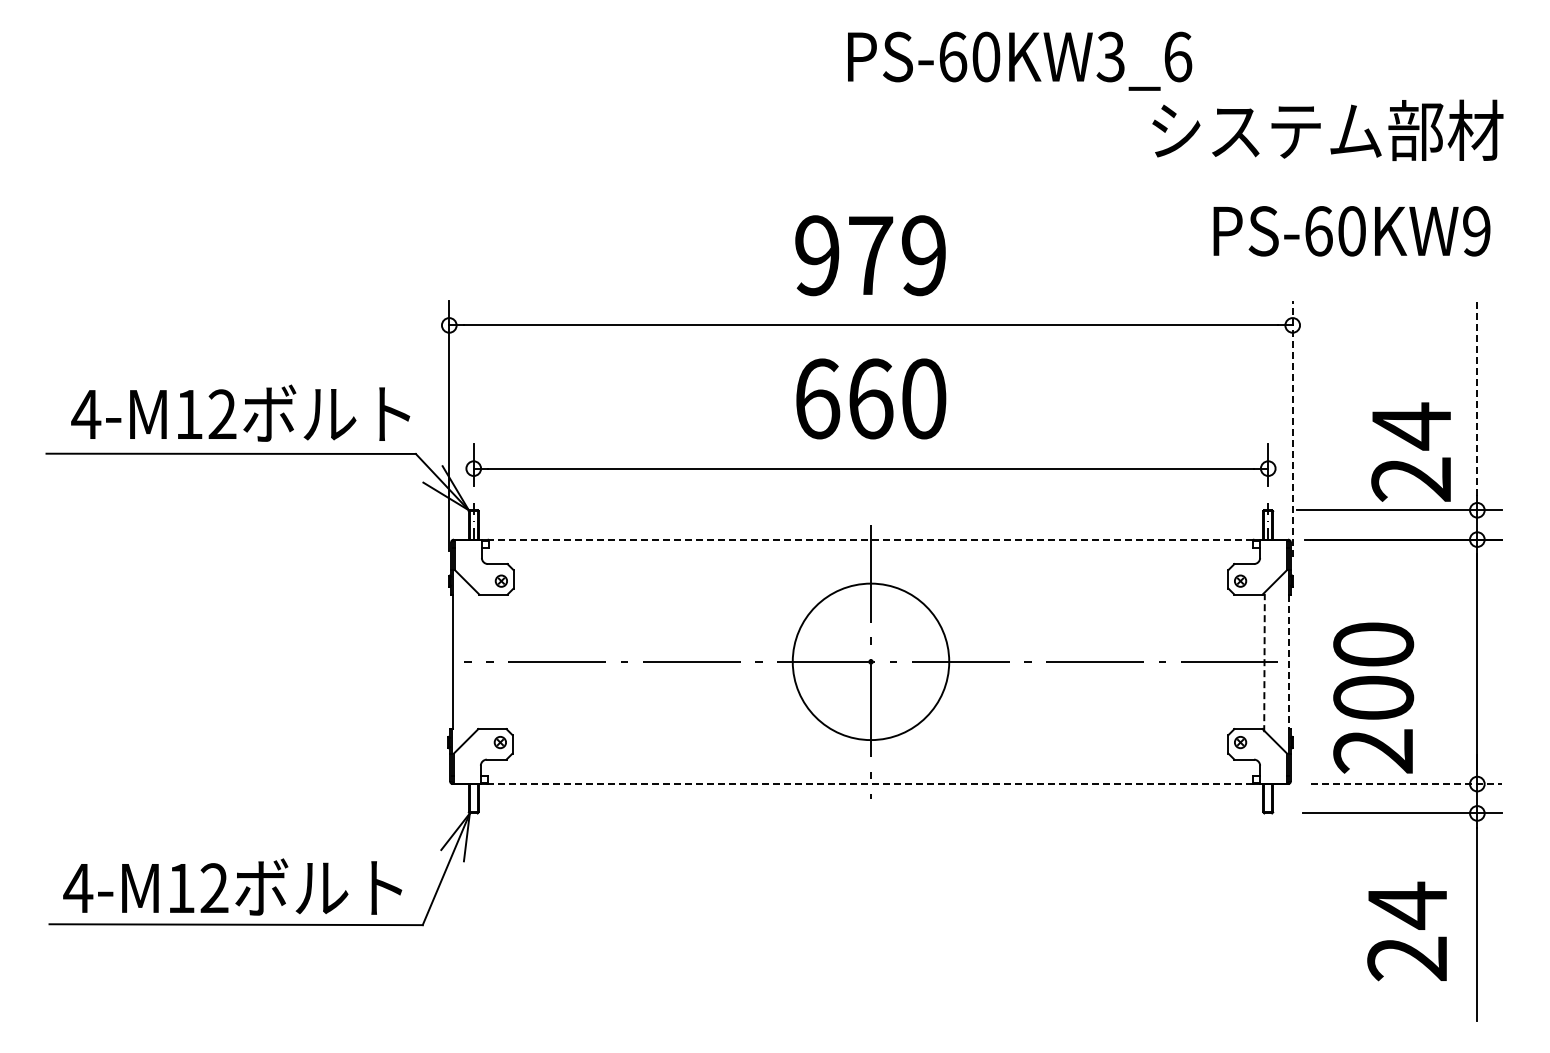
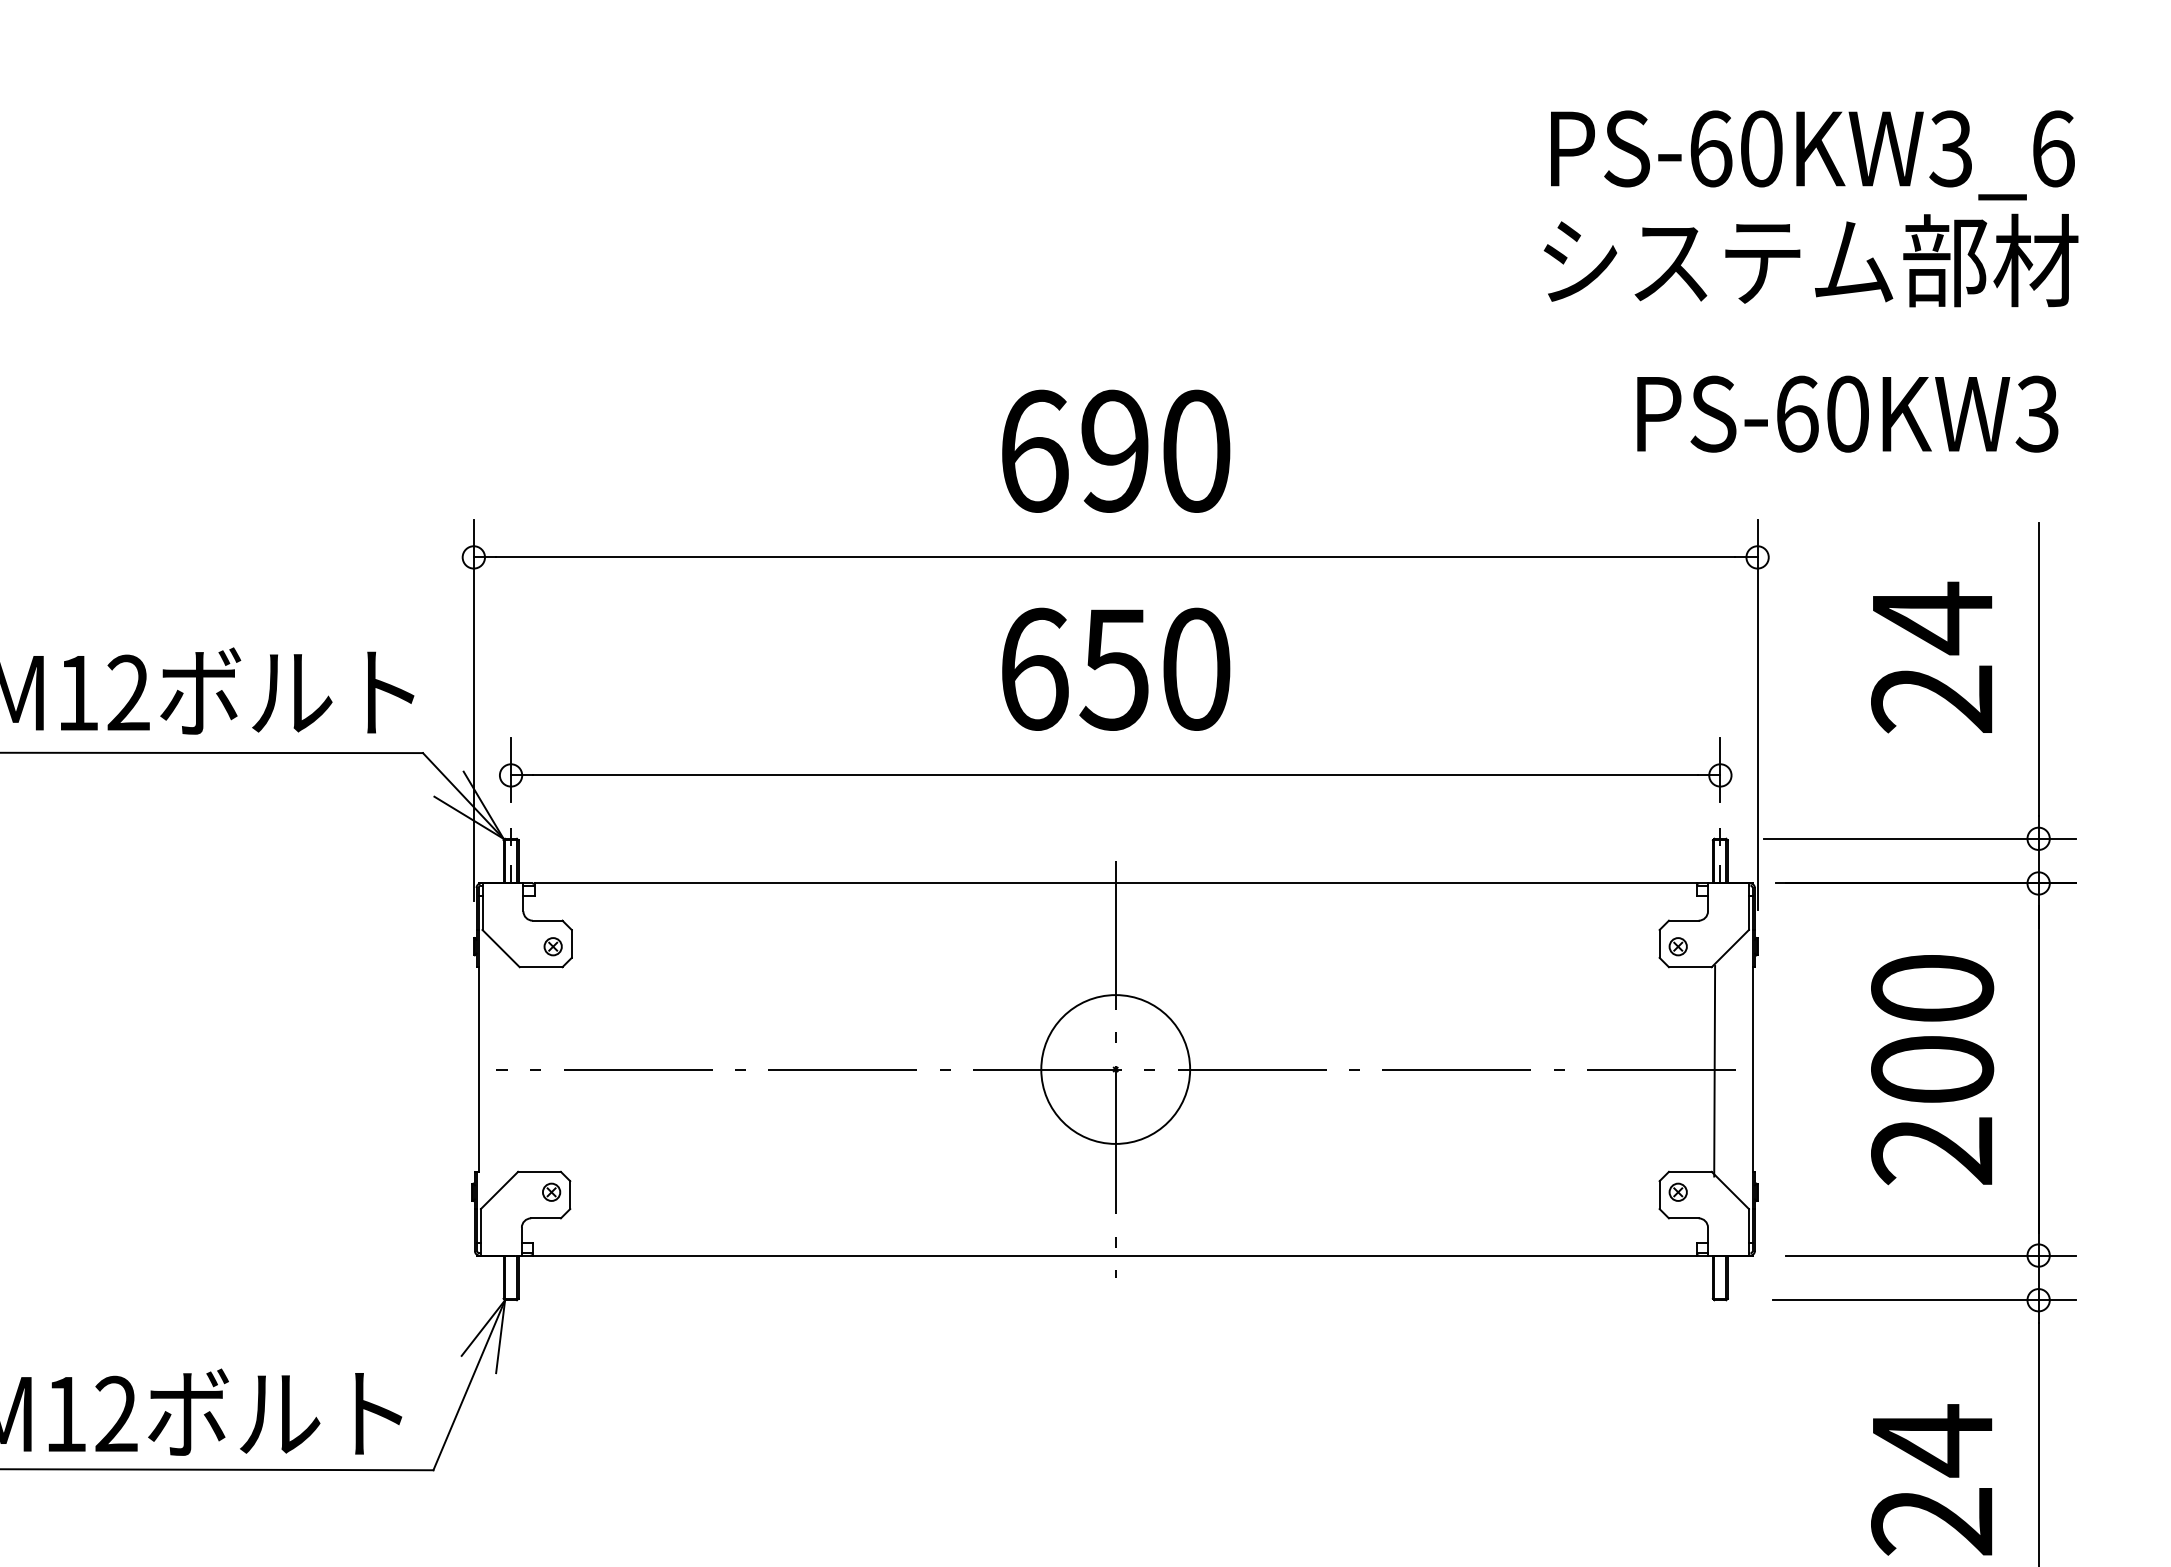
text: (1020, 60) -> (1813, 154), moved
text: (1476, 231) -> (2037, 414), PS-60KW9 -> PS-60KW3
text: (870, 255) -> (1114, 450), 979 -> 690
text: (870, 398) -> (1114, 668), 660 -> 650
line: (1477, 399) -> (2038, 670), dashed -> solid
line: (1292, 428) -> (1757, 714), dashed -> solid
text: (1410, 451) -> (1930, 656), moved
line: (871, 539) -> (1116, 883), dashed -> solid
circle: (870, 661) -> (1114, 1068), size x0.62
line: (1264, 662) -> (1714, 1070), dashed -> solid
line: (1289, 662) -> (1752, 1070), dashed -> solid
text: (1373, 697) -> (1932, 1068), moved
line: (869, 784) -> (1113, 1256), dashed -> solid
line: (1406, 784) -> (1930, 1256), dashed -> solid

